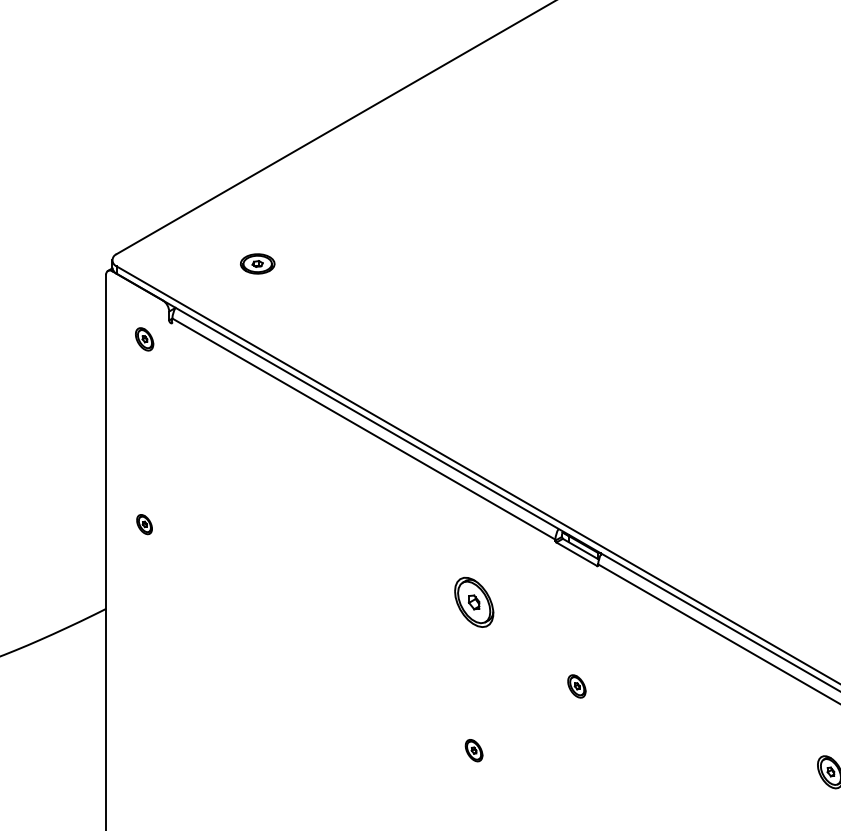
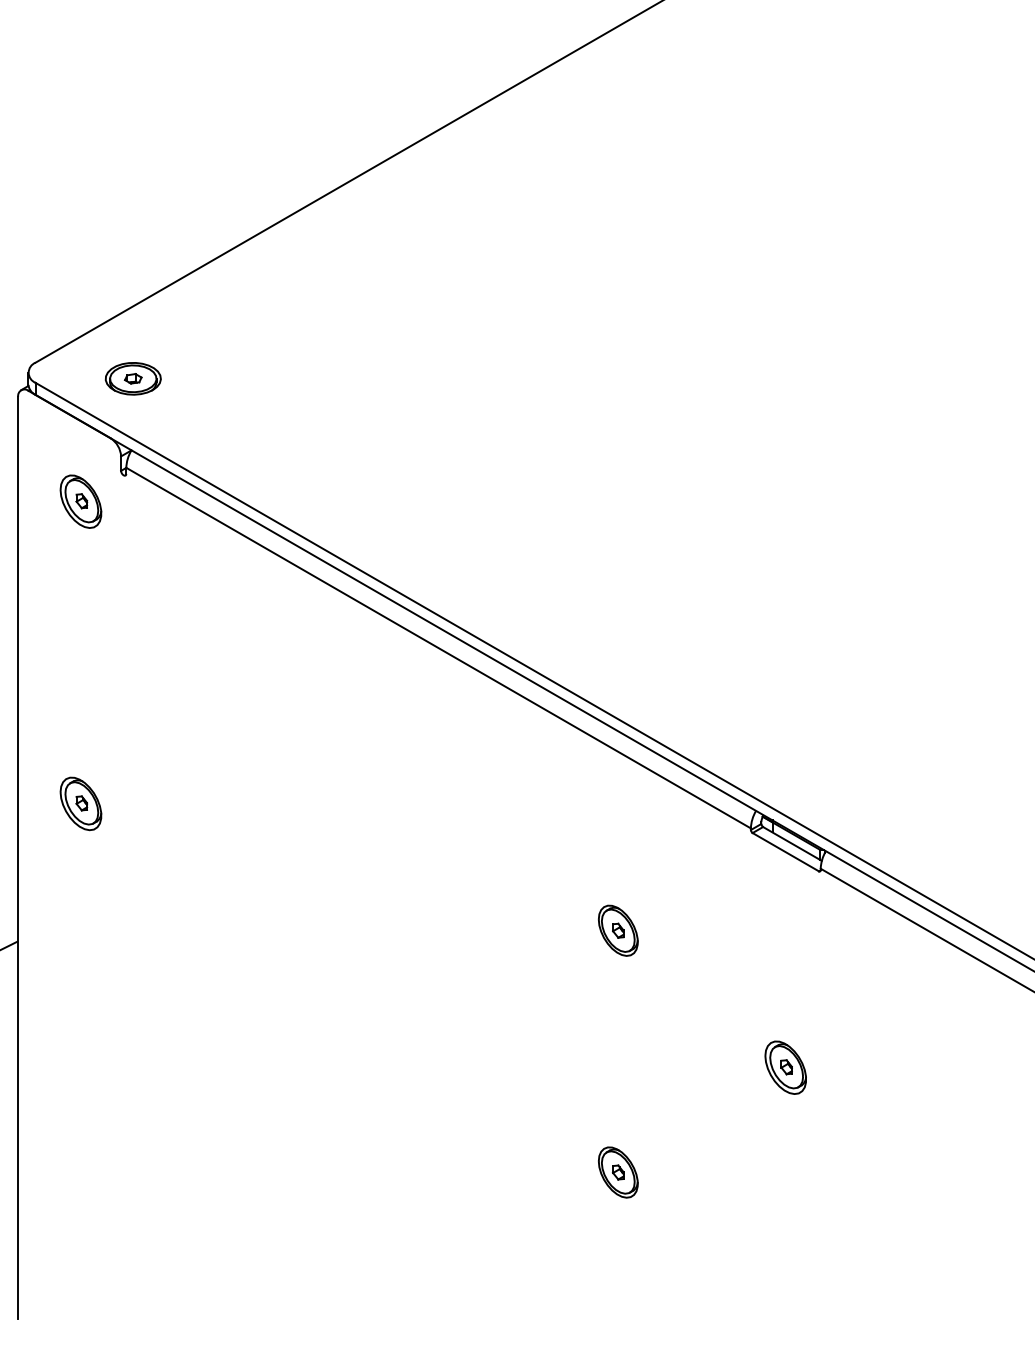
part: (257, 263) -> (132, 378), moved
part: (144, 339) -> (80, 501), size x1.43
part: (144, 524) -> (80, 803), size x1.67
part: (473, 602) -> (617, 930), size x0.62
part: (576, 686) -> (785, 1067), size x1.43
part: (473, 750) -> (617, 1172), size x1.43

